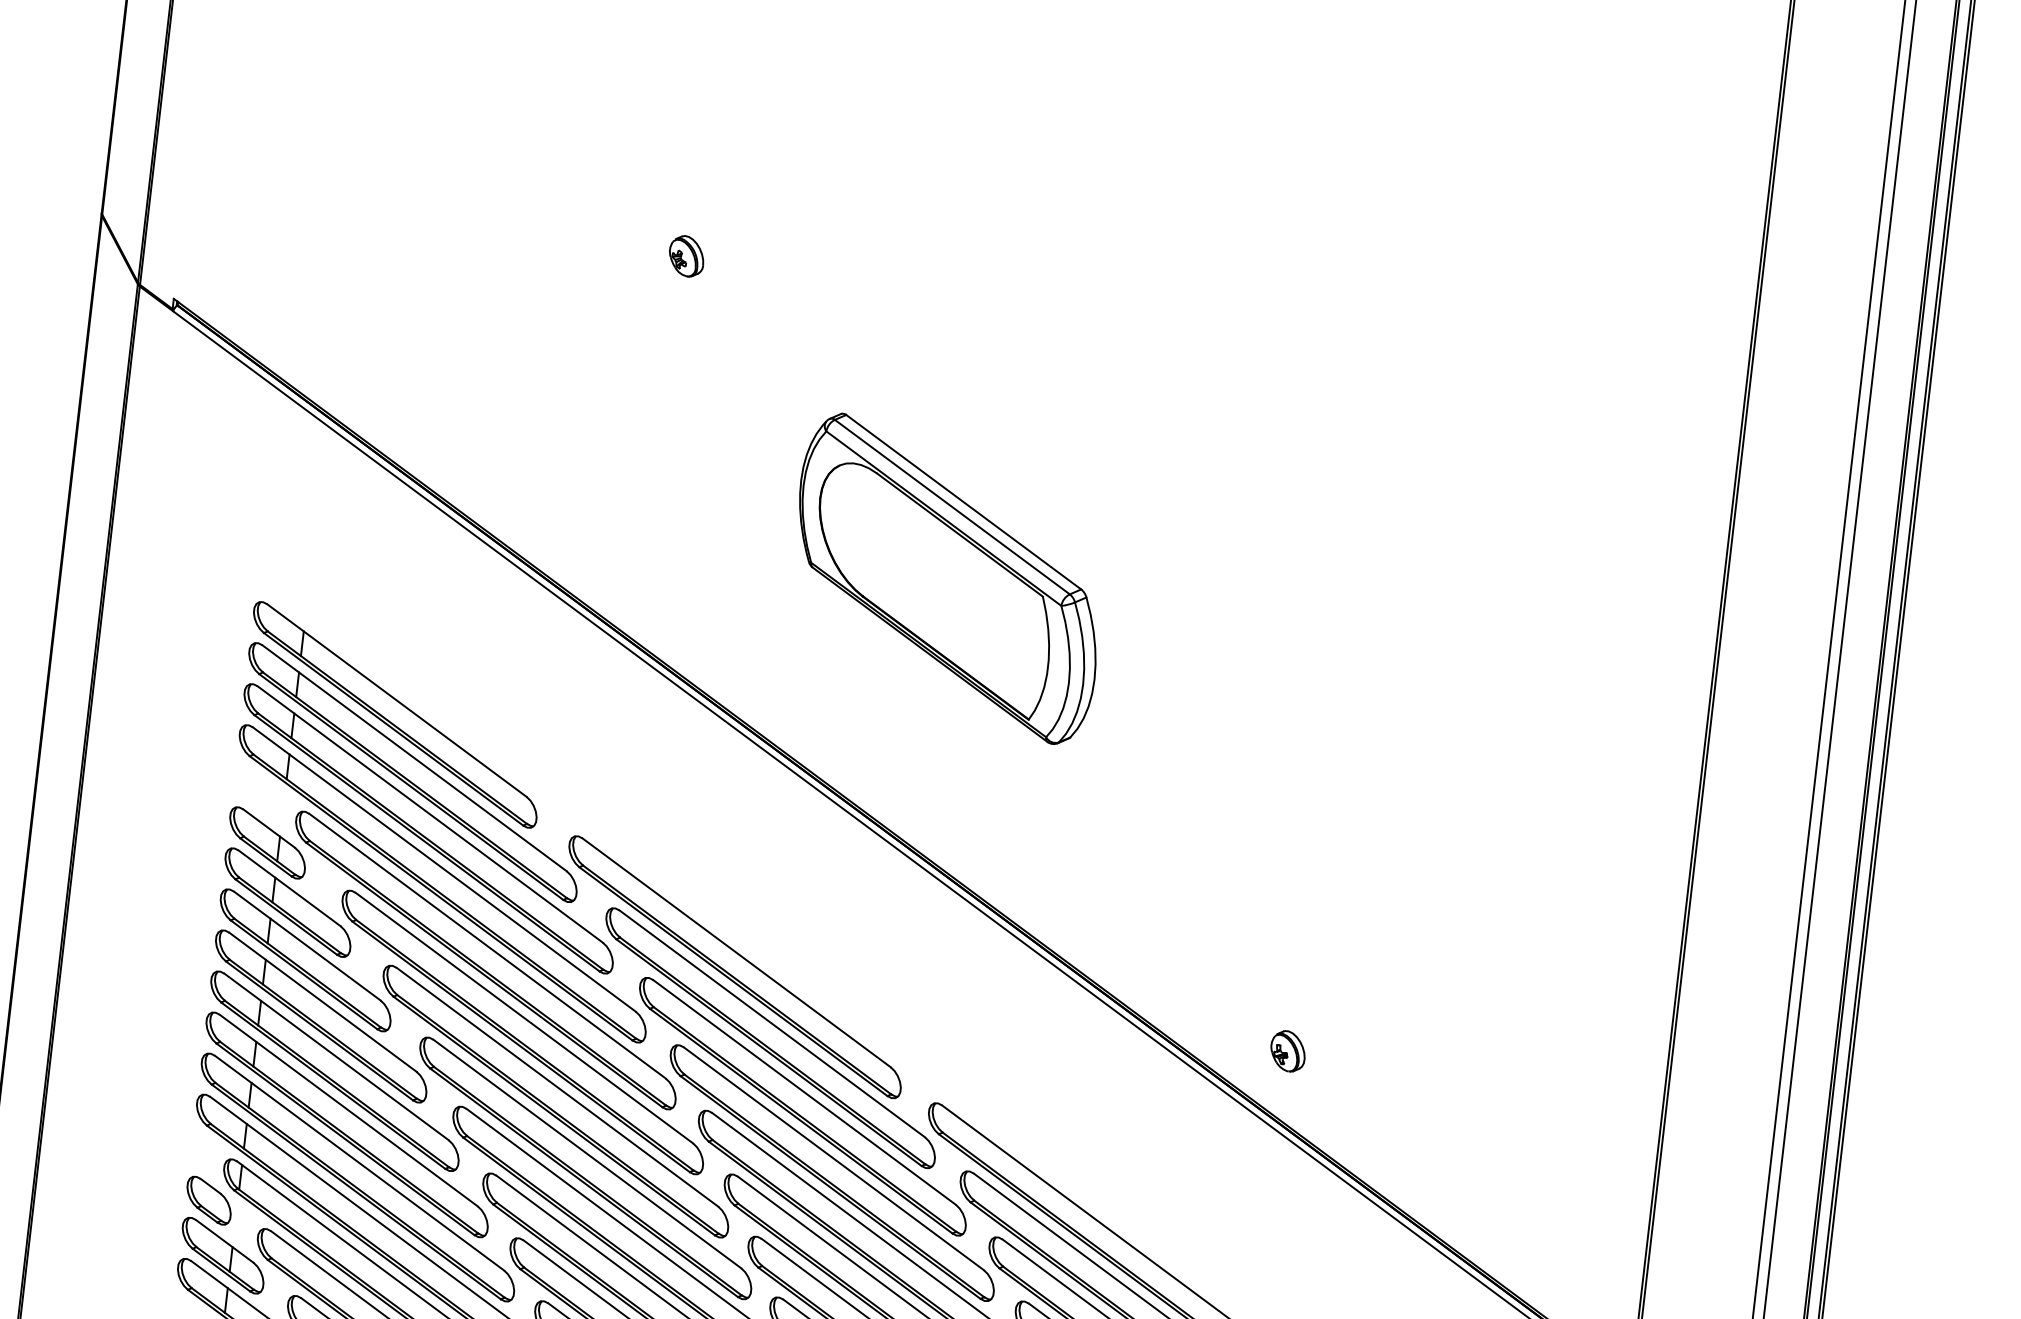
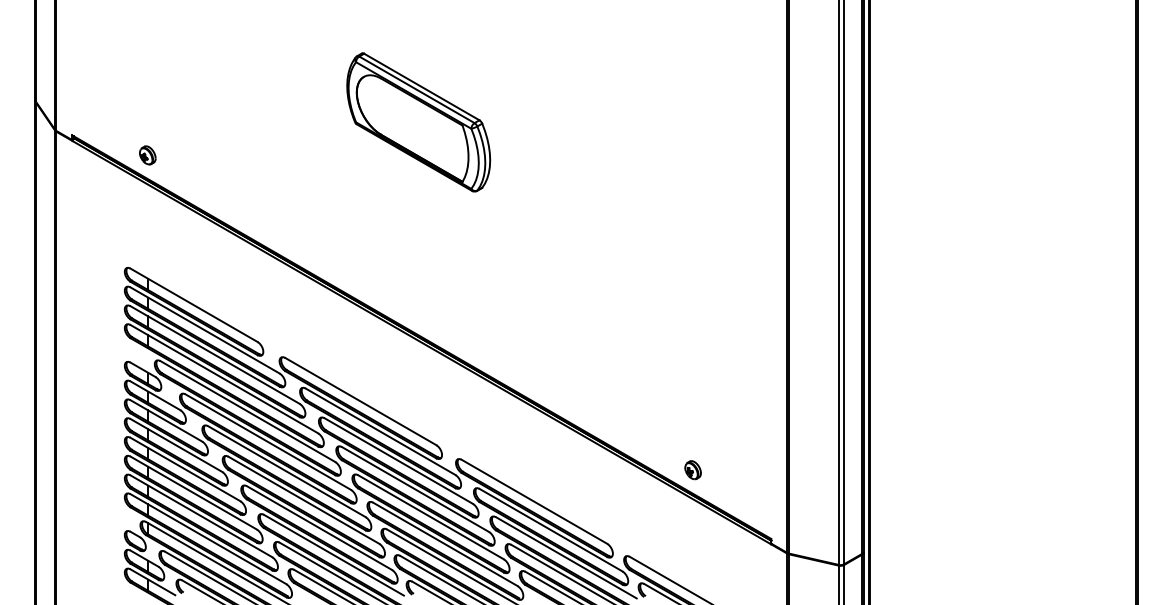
part: (686, 256) -> (147, 155), moved
part: (947, 578) -> (418, 122), moved
part: (1286, 1051) -> (692, 470), moved

